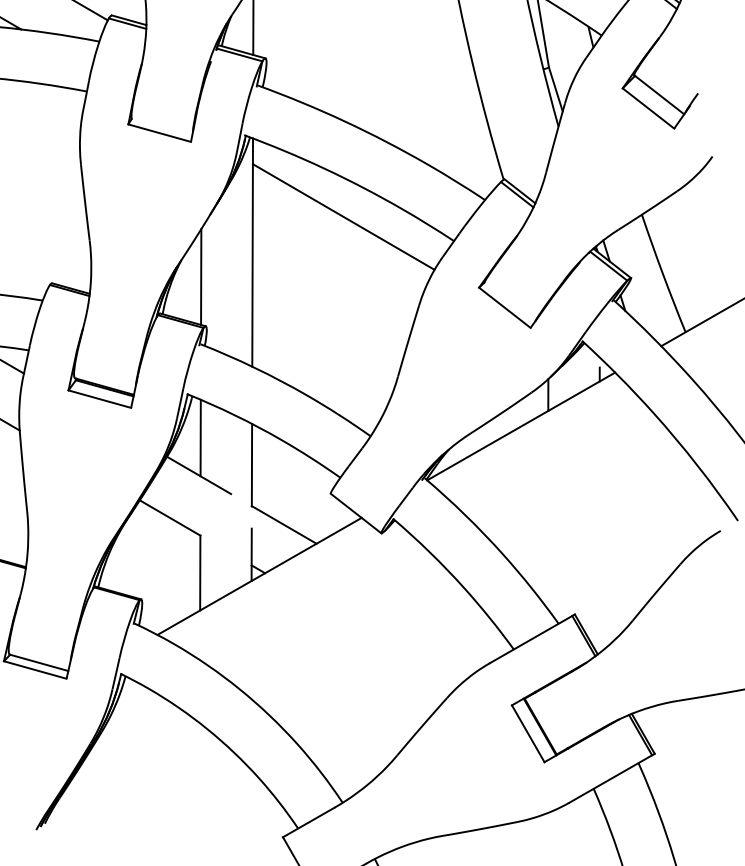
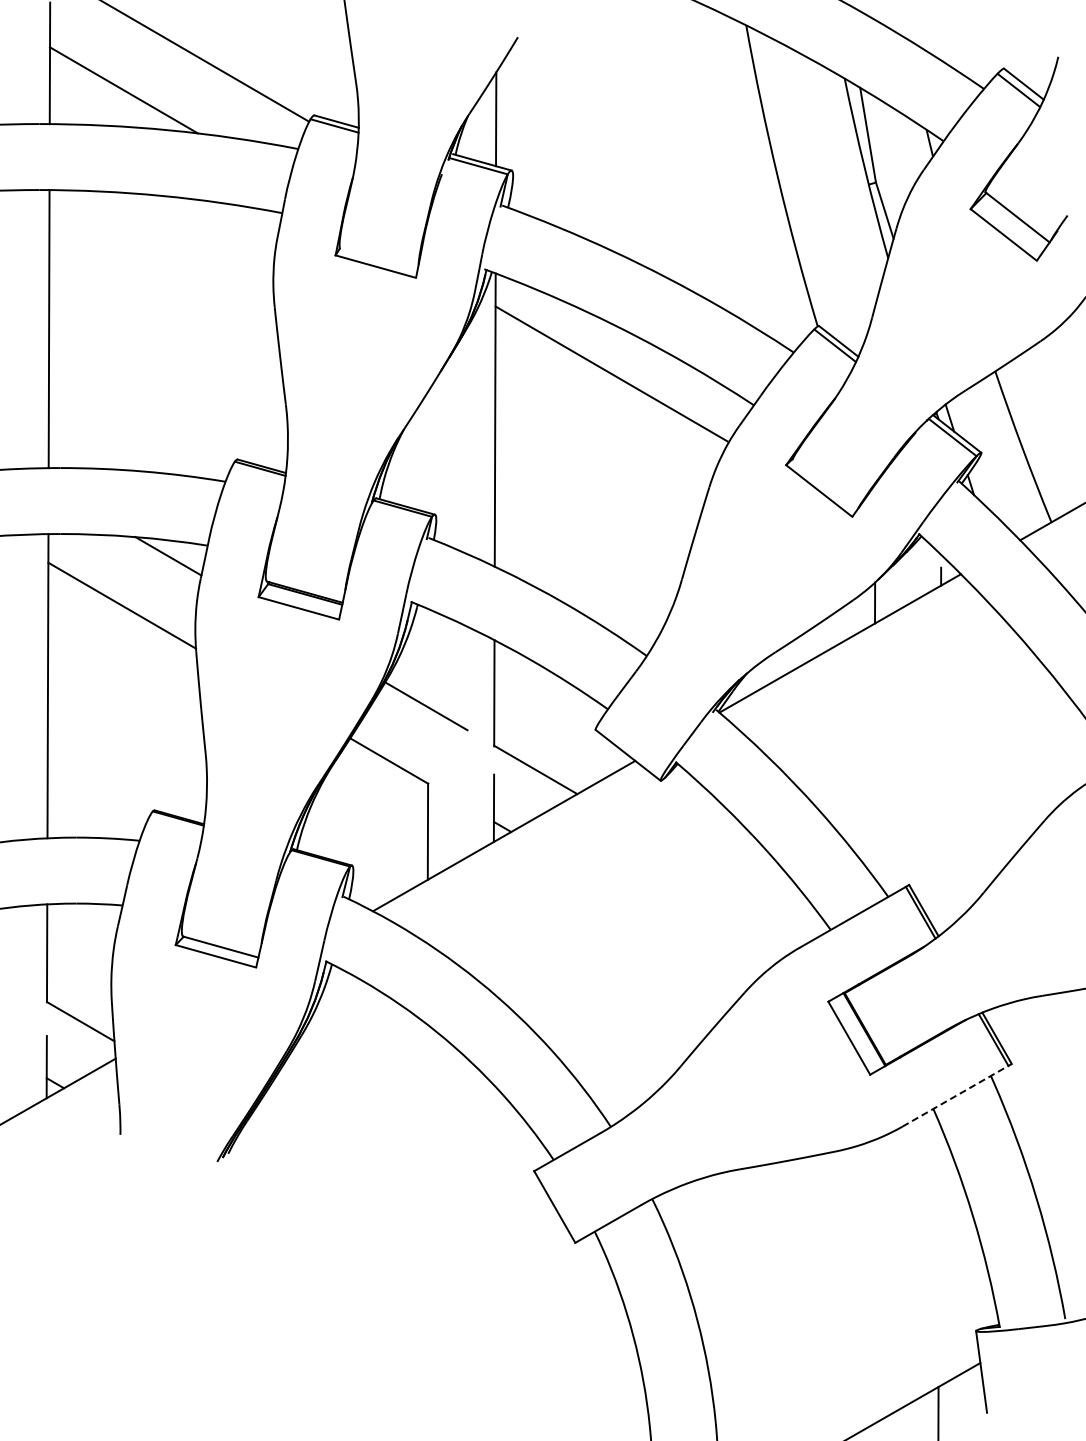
line: (200, 277) -> (428, 451), removed
line: (200, 438) -> (428, 658), removed
line: (612, 778) -> (957, 1095), solid -> dashed

